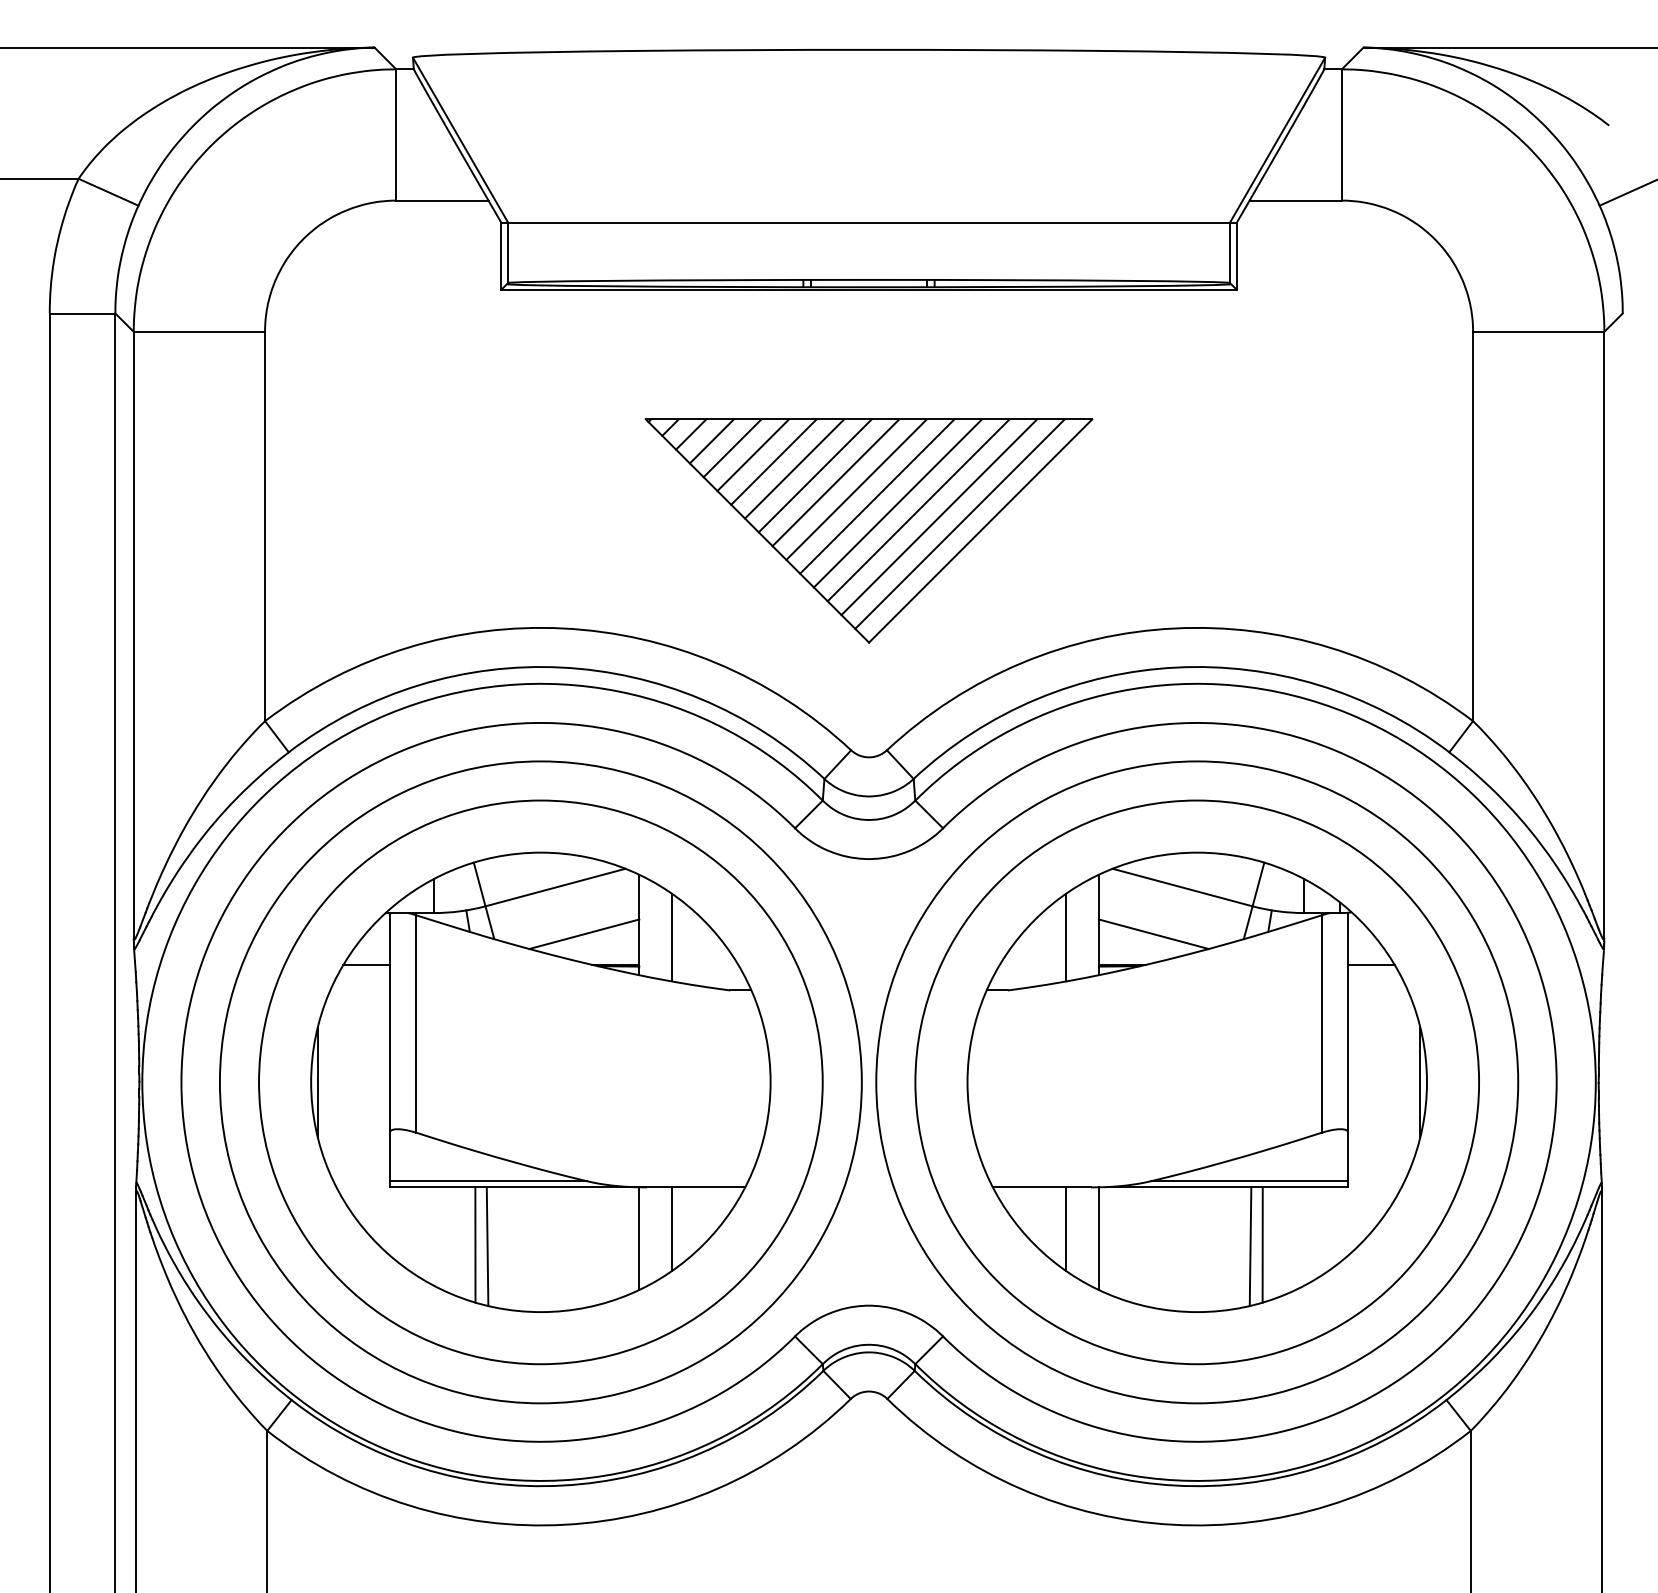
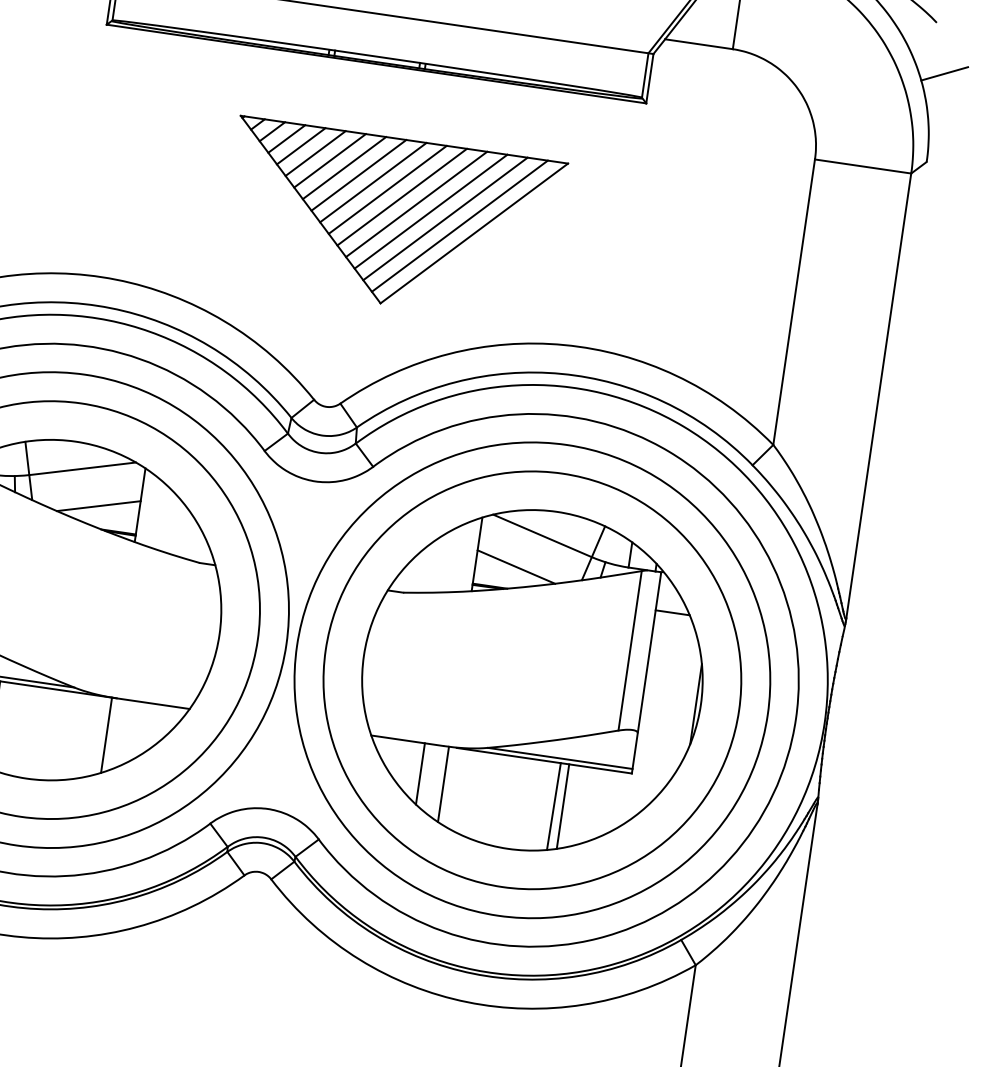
part: (868, 530) -> (392, 221), moved
line: (672, 937) -> (163, 517), removed
line: (1065, 937) -> (451, 560), removed
line: (672, 1228) -> (131, 731), removed

